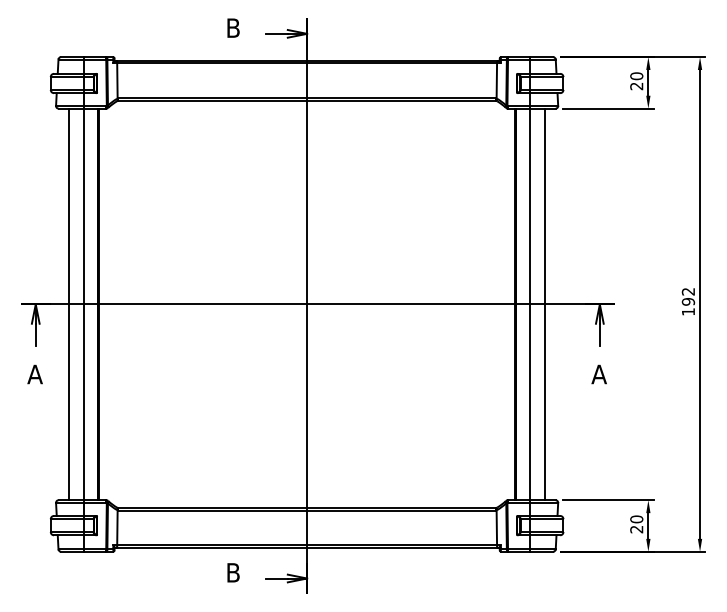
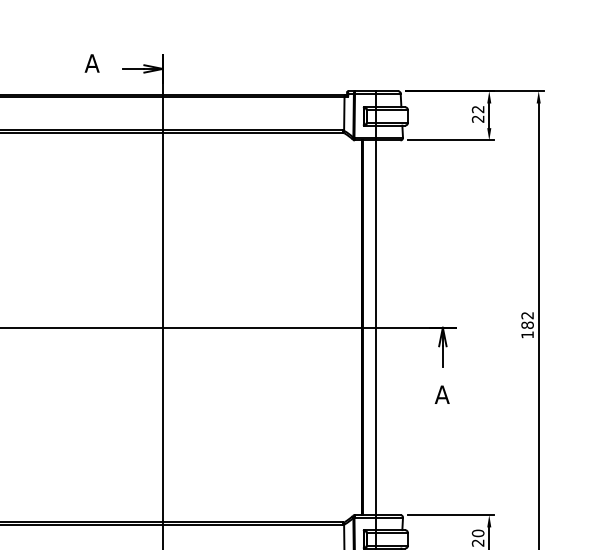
text: (232, 27) -> (91, 62), B -> A
text: (636, 76) -> (477, 109), 20 -> 22
text: (688, 301) -> (527, 324), 192 -> 182
line: (545, 304) -> (390, 327), removed

